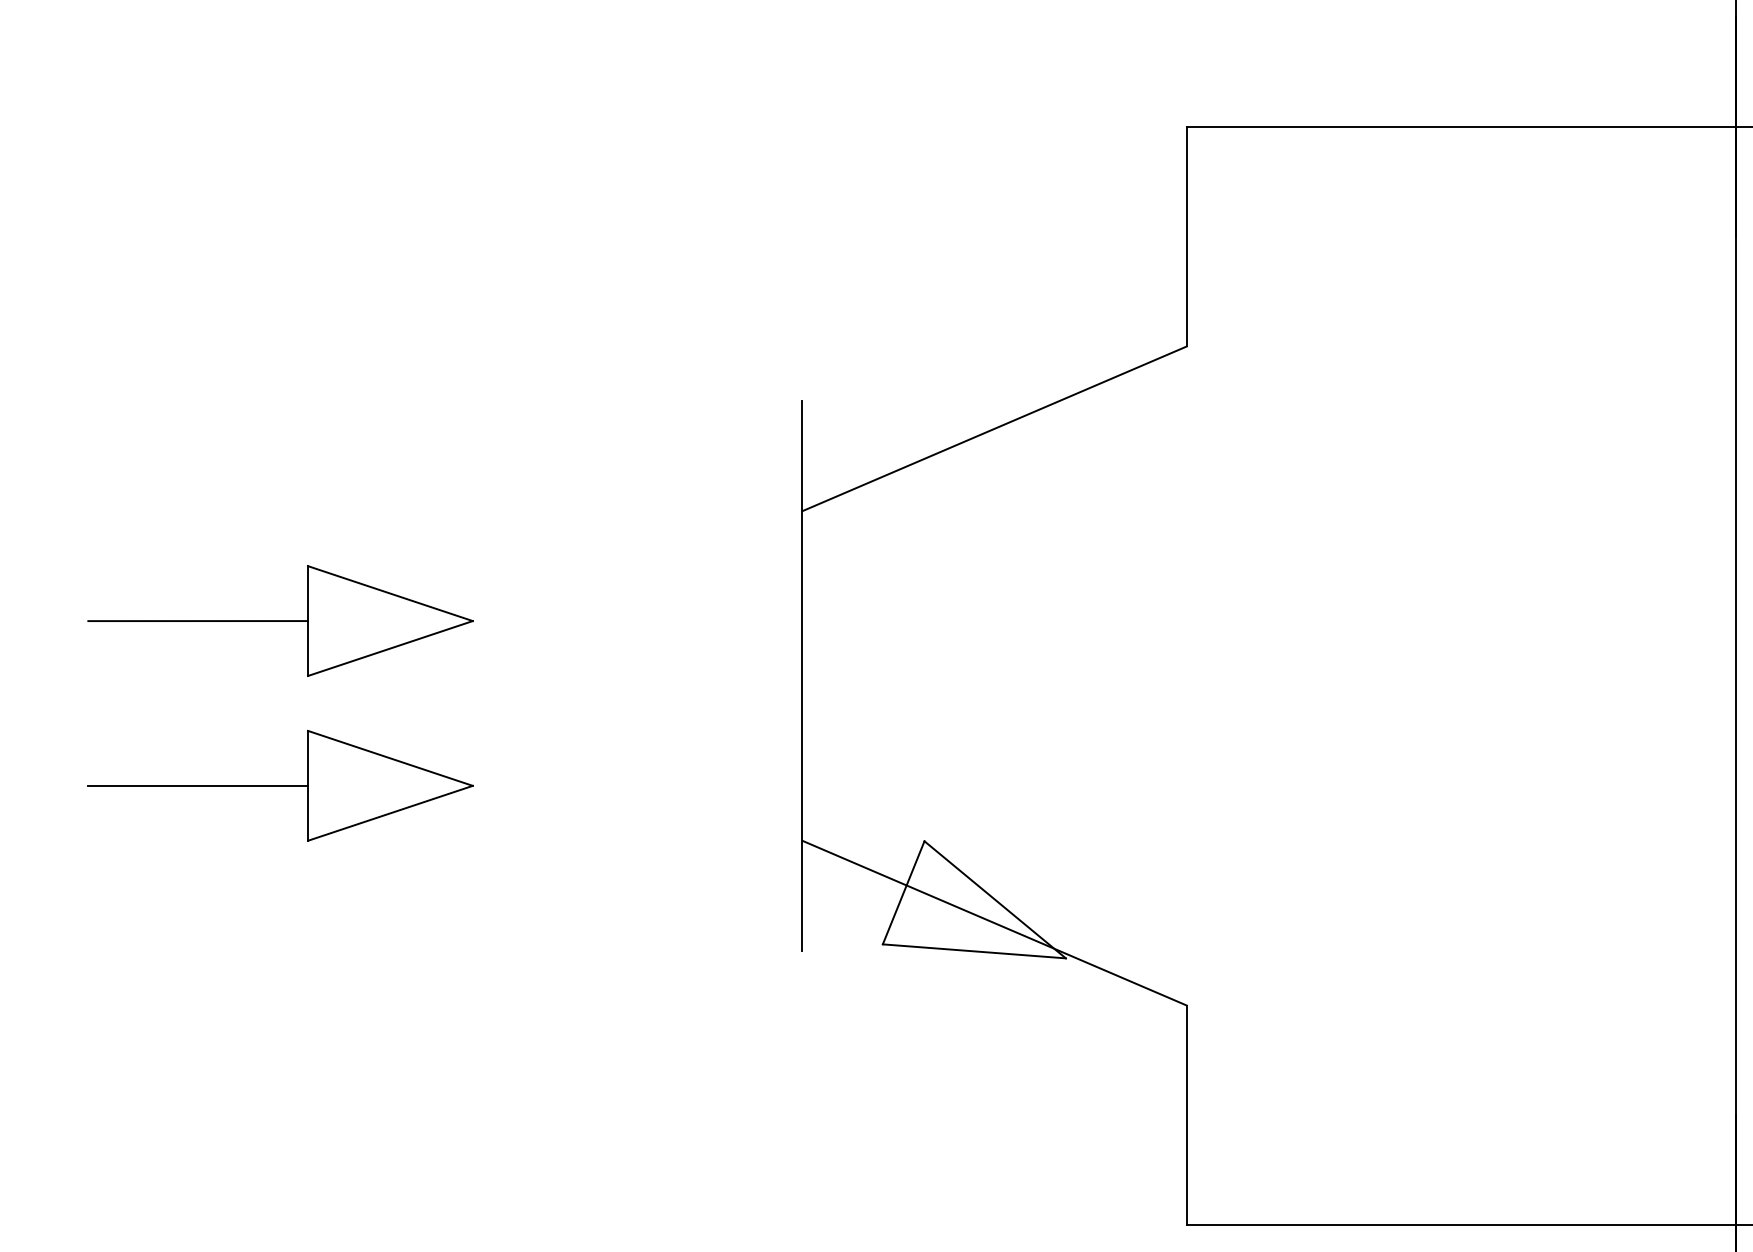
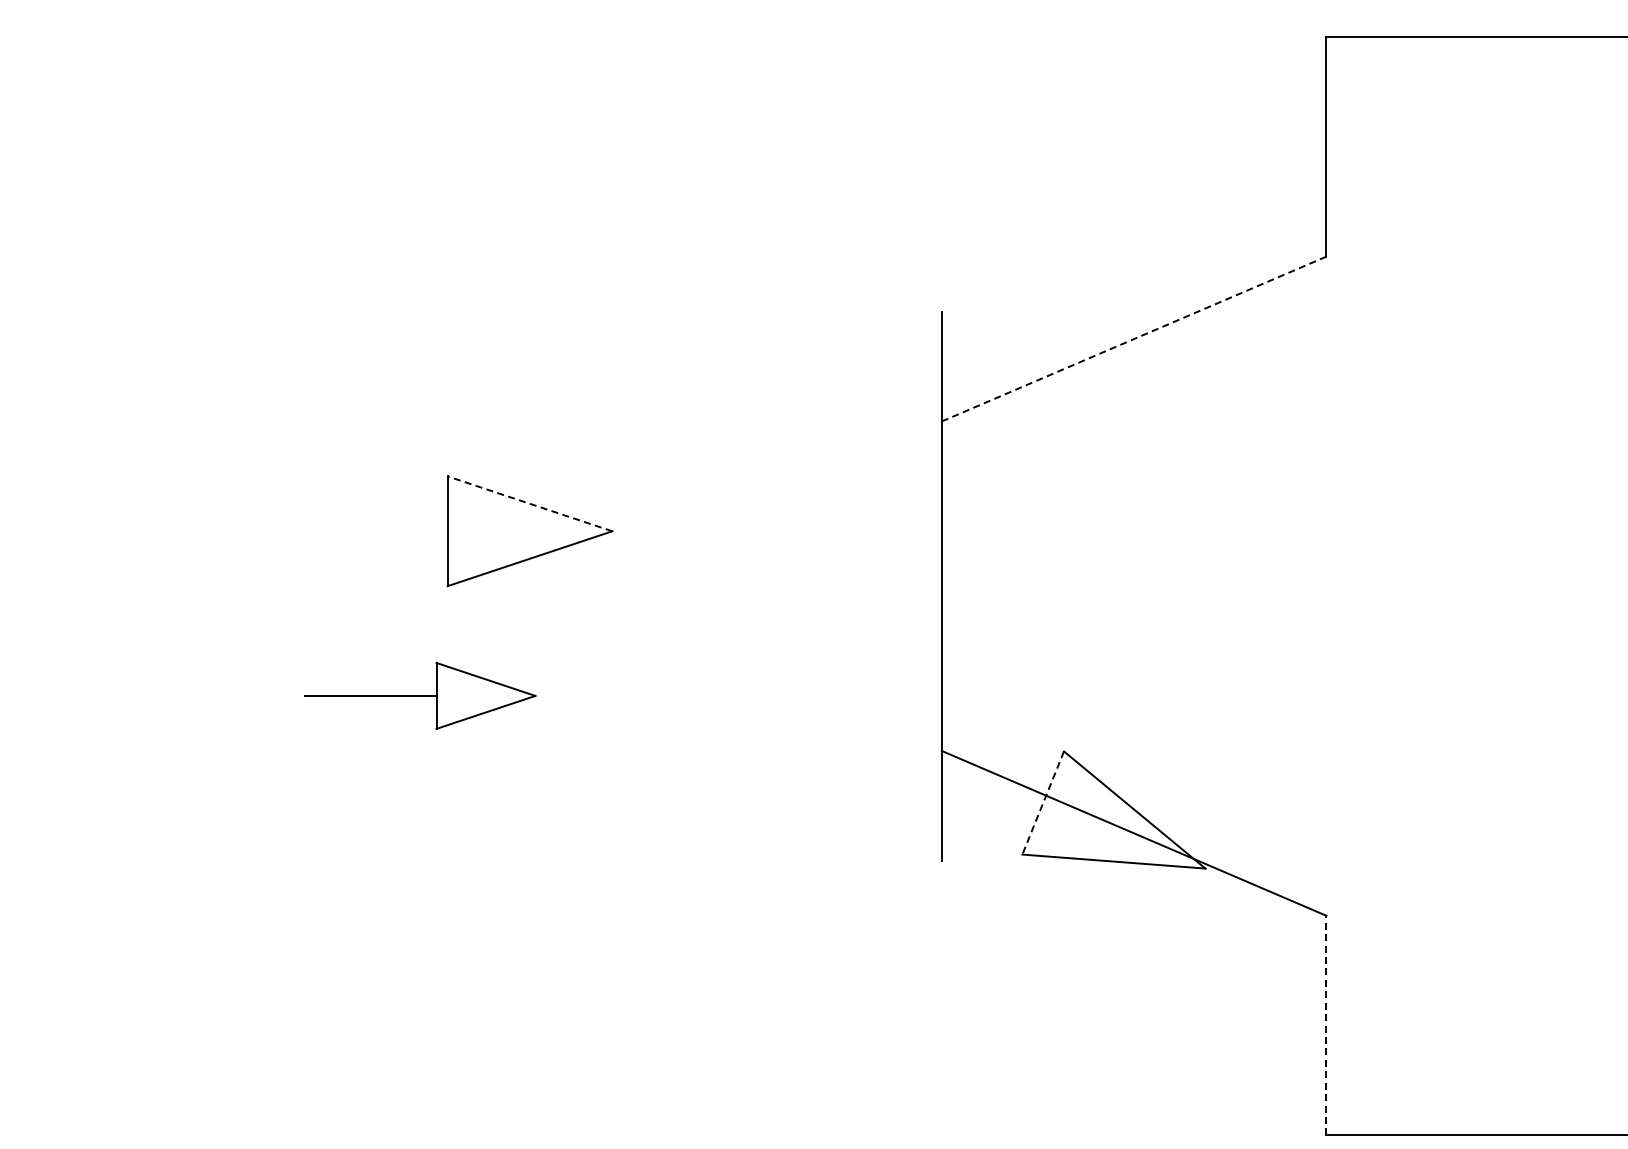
line: (994, 429) -> (1134, 339), solid -> dashed
line: (390, 593) -> (530, 503), solid -> dashed
line: (198, 621) -> (338, 531), removed
part: (280, 785) -> (420, 695), size x0.6
line: (903, 892) -> (1043, 802), solid -> dashed
line: (1186, 1115) -> (1326, 1025), solid -> dashed

